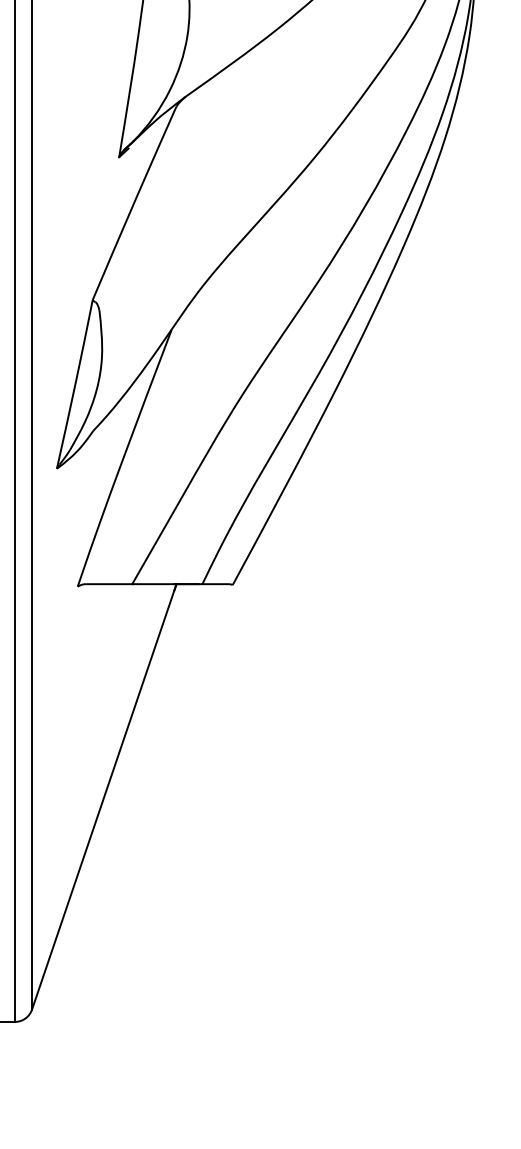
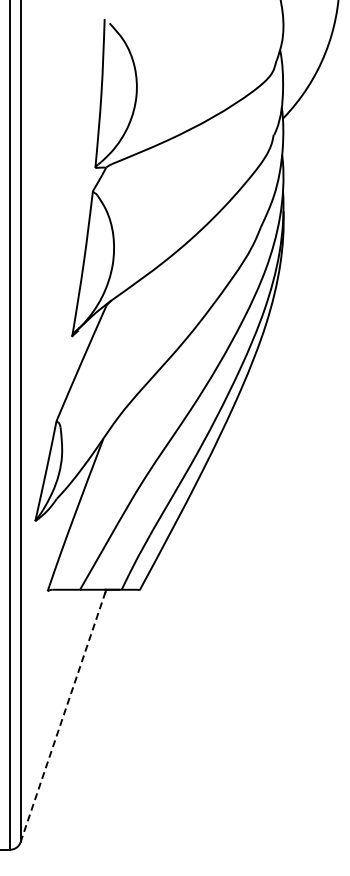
line: (104, 795) -> (63, 715), solid -> dashed

